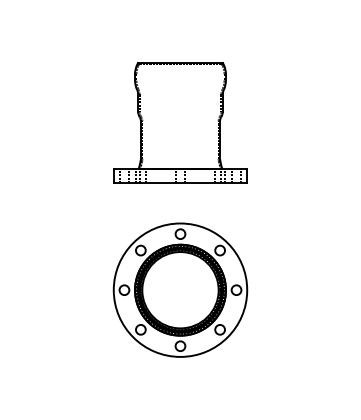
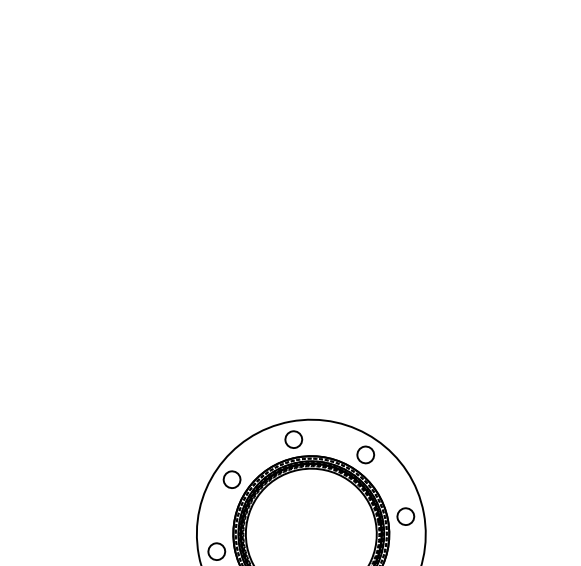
part: (180, 122) -> (258, 251), removed

